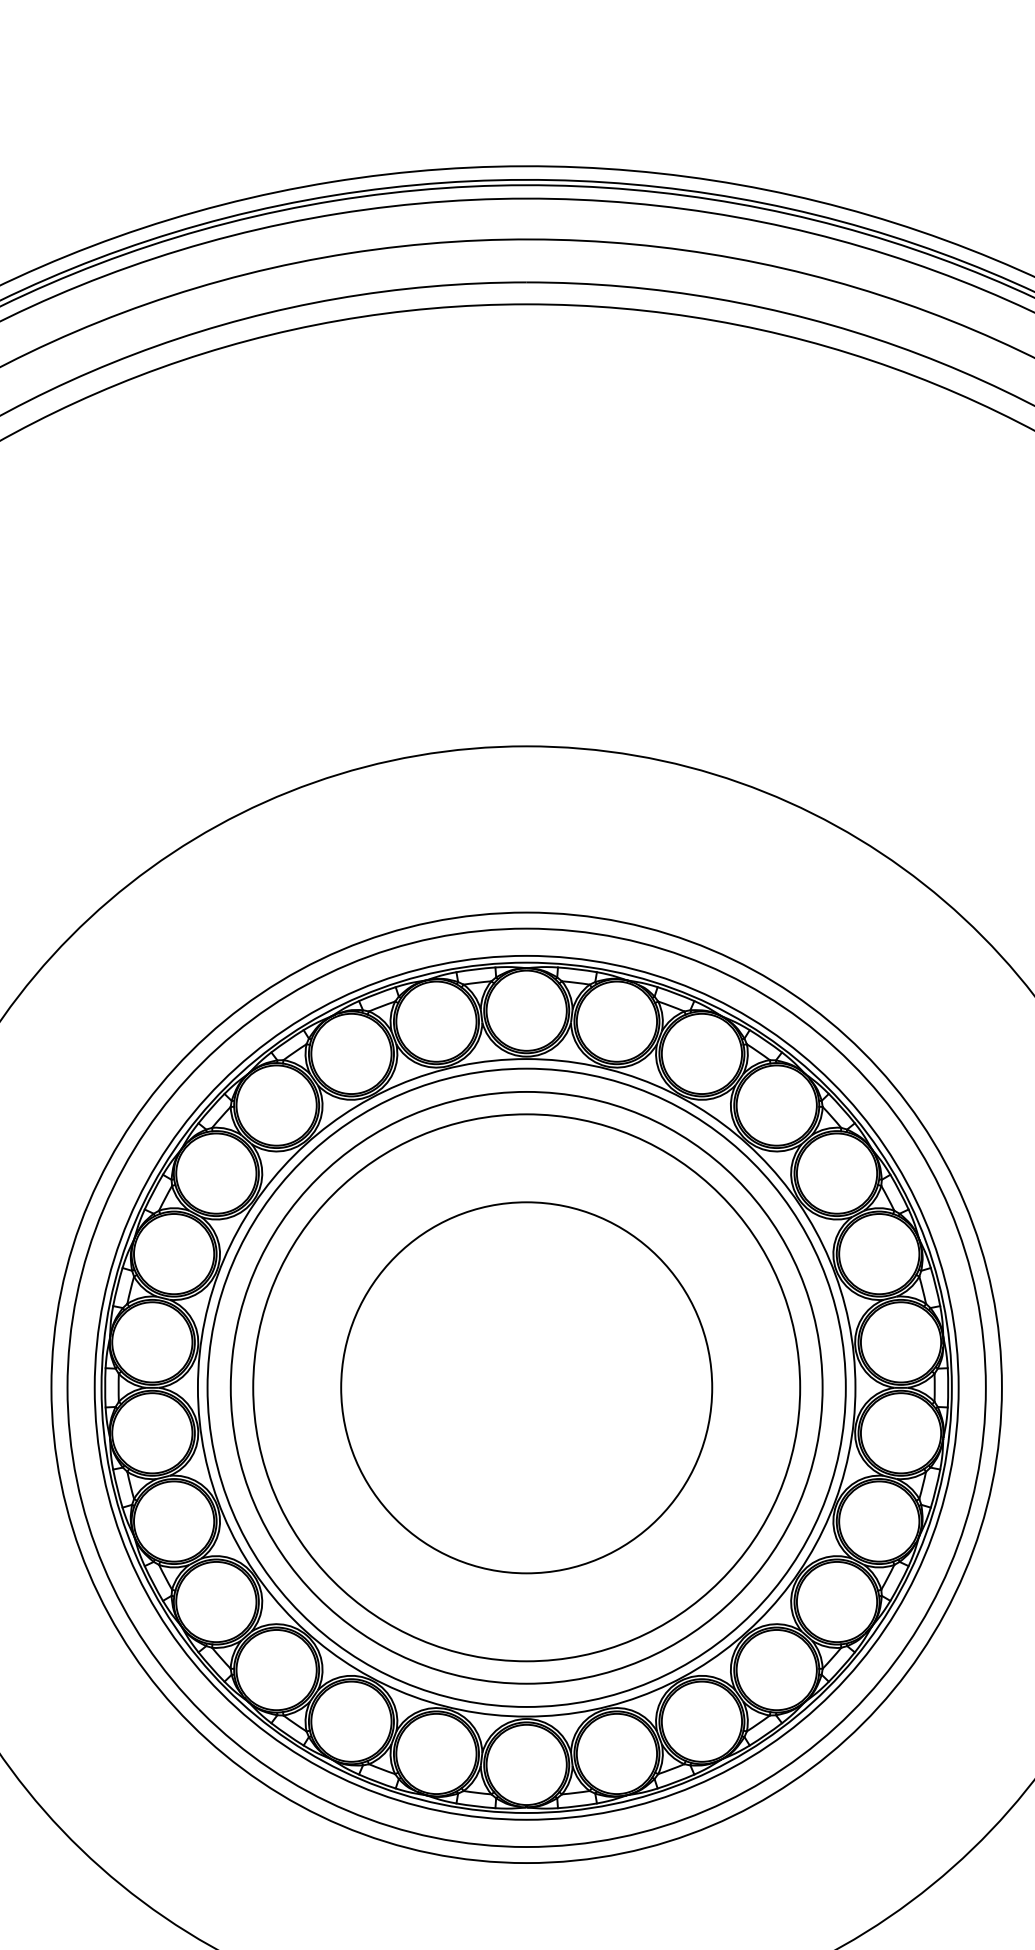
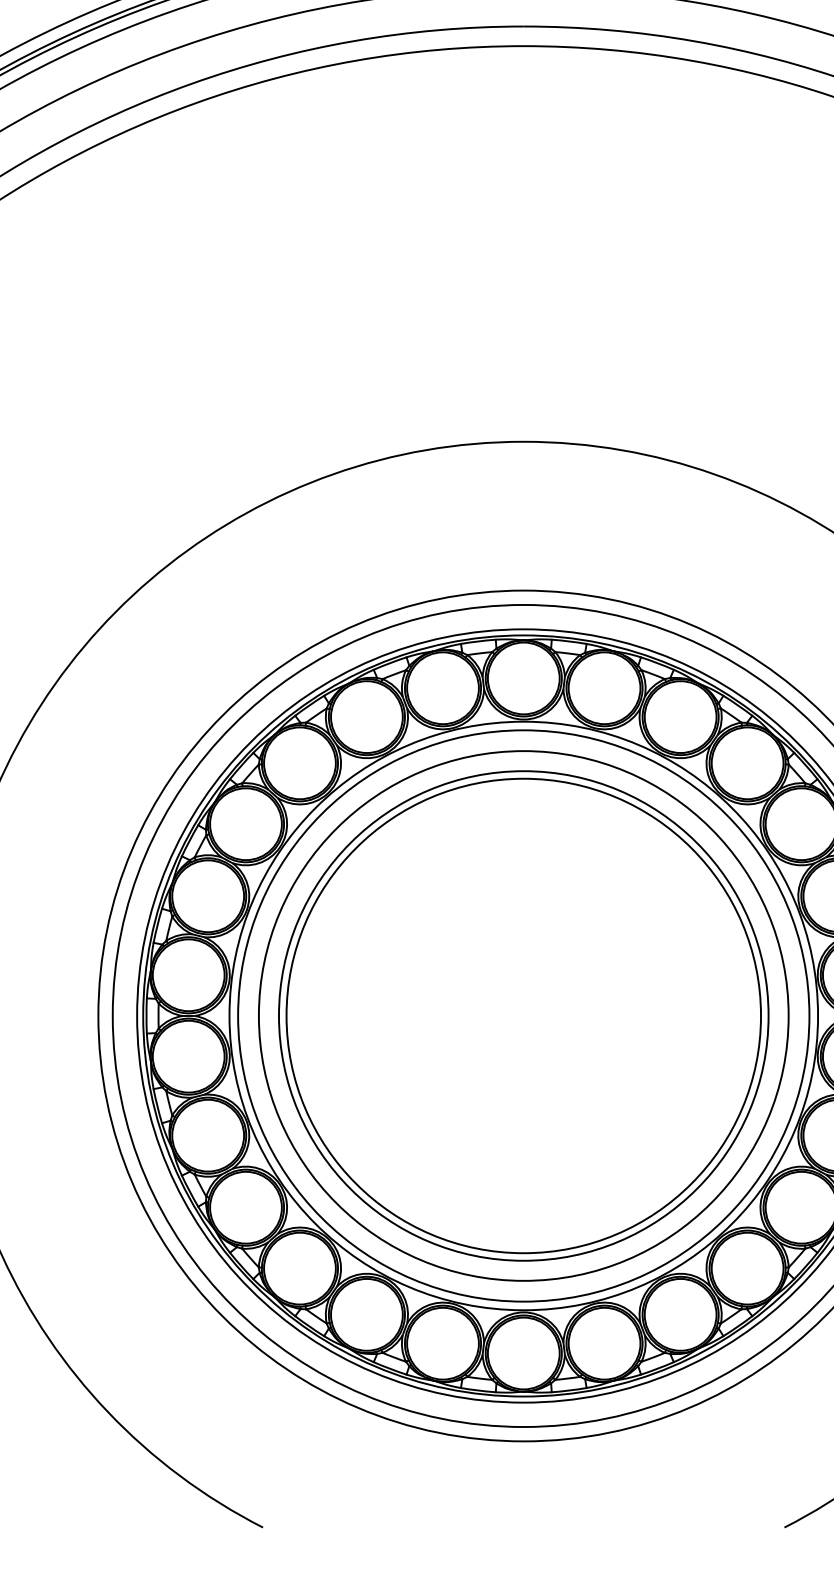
circle: (526, 1387) -> (523, 1015), size x1.43

